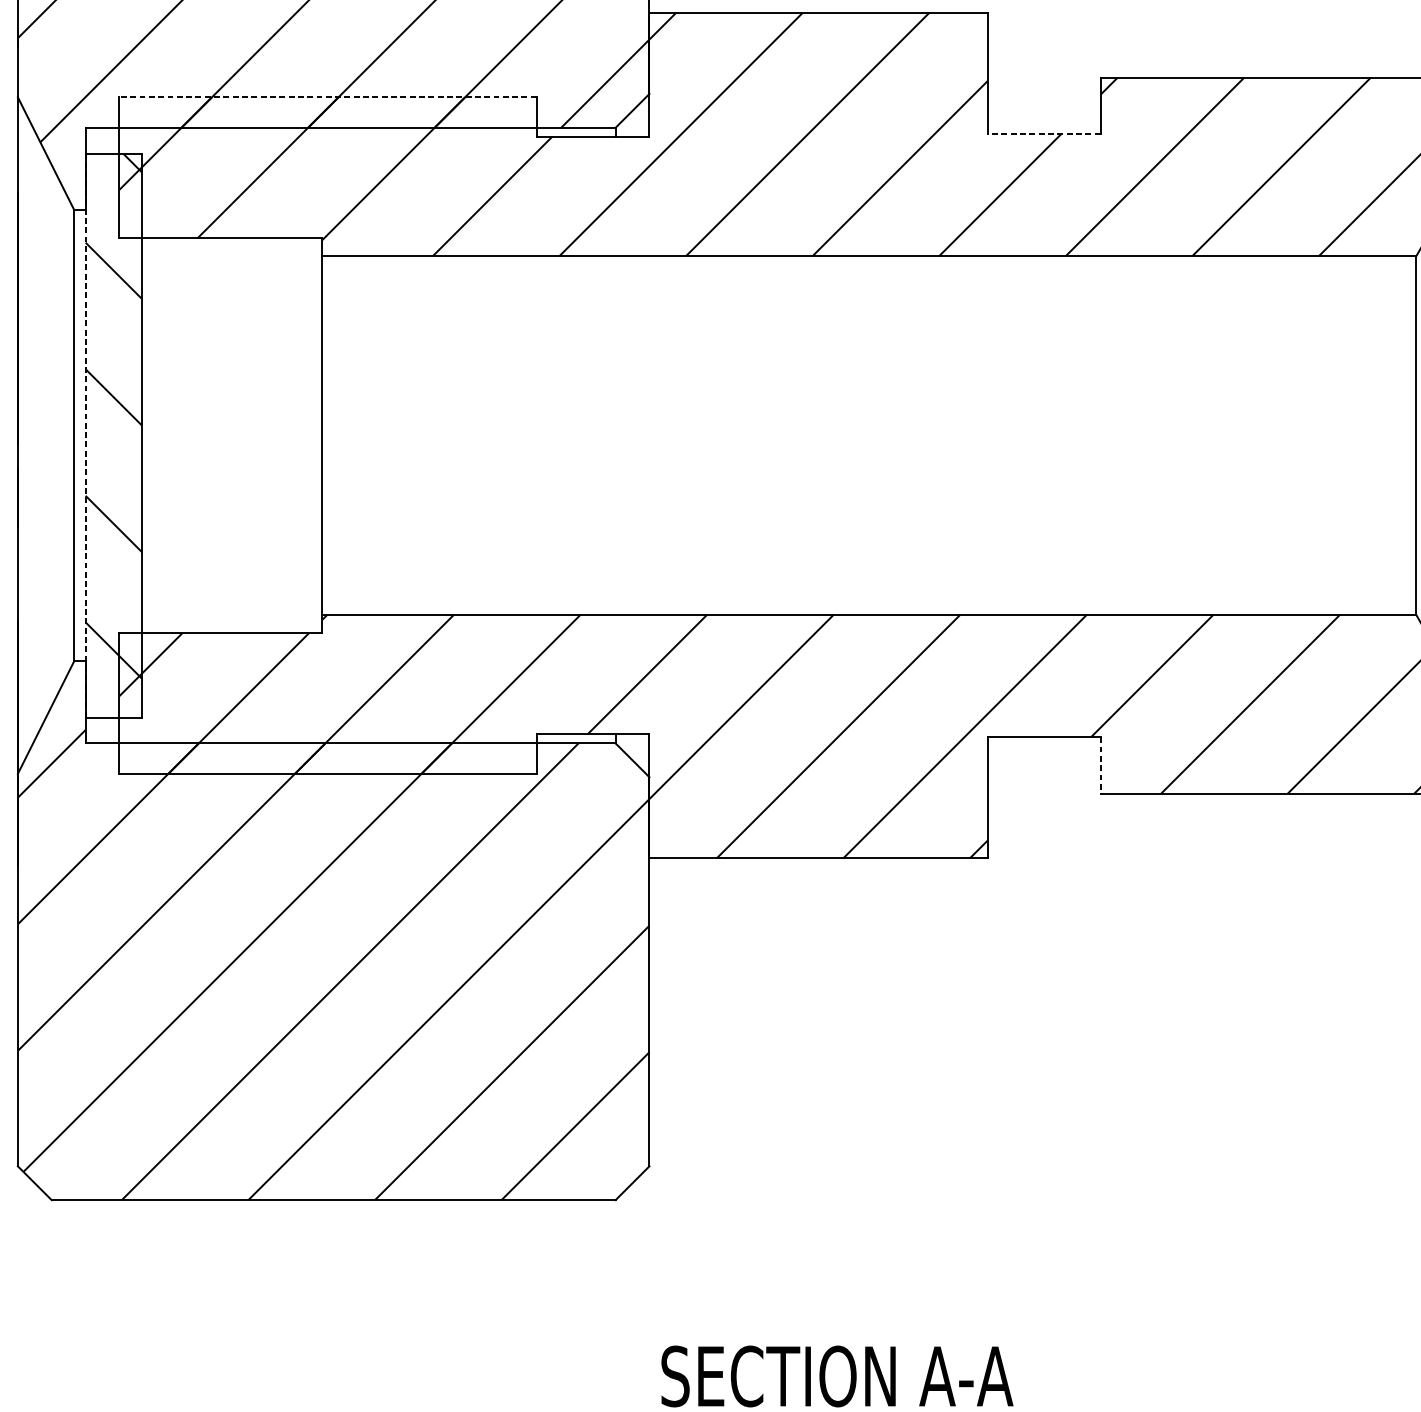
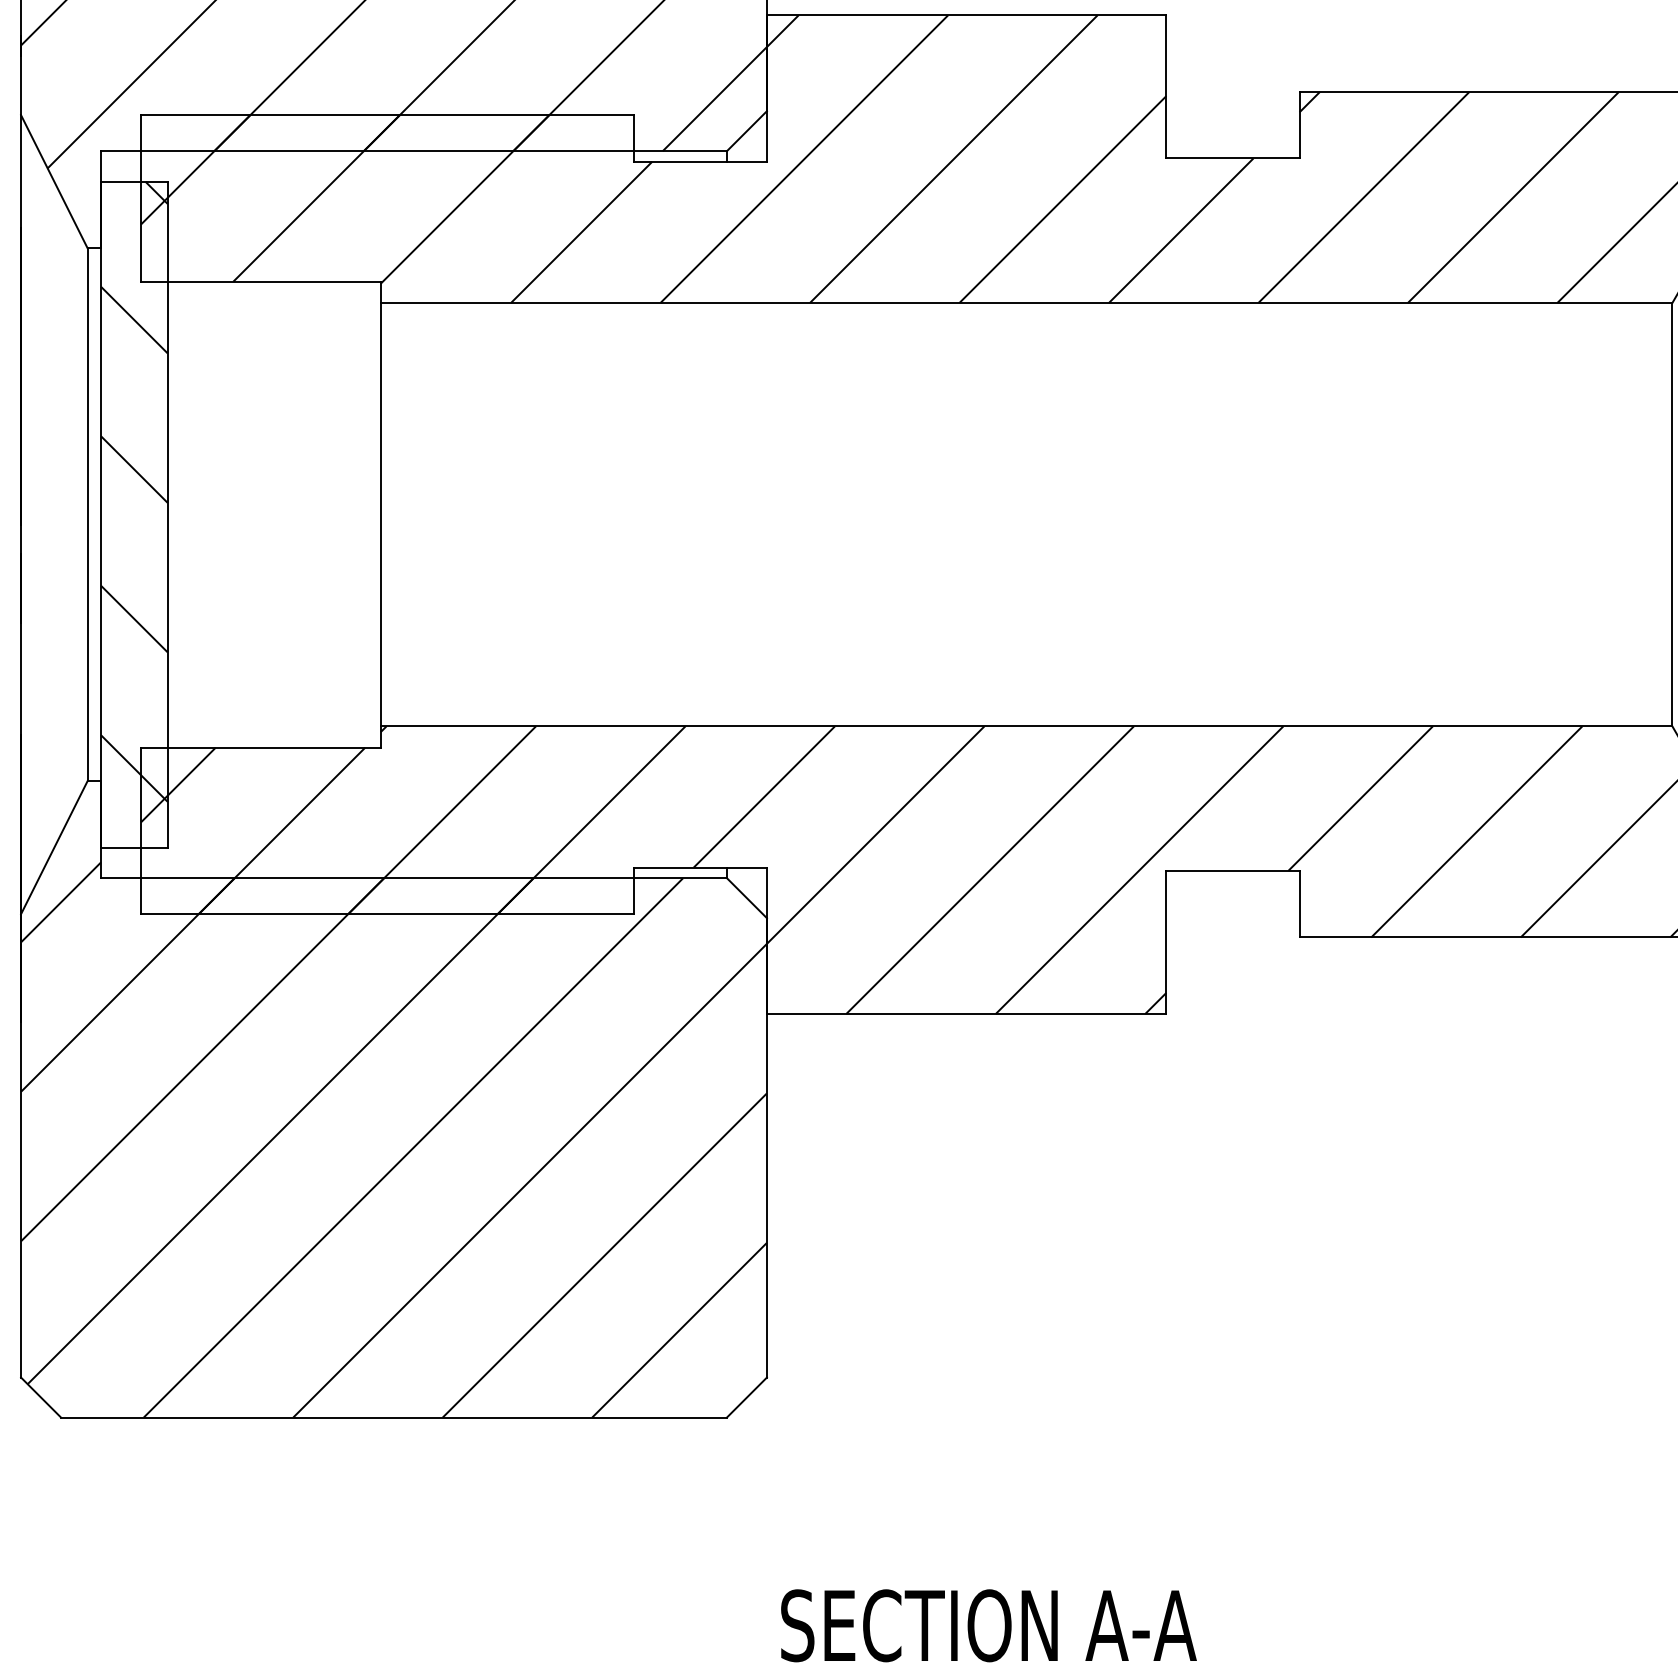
line: (327, 97) -> (386, 115), dashed -> solid
line: (1043, 133) -> (1232, 158), dashed -> solid
line: (85, 435) -> (101, 514), dashed -> solid
line: (1100, 765) -> (1299, 904), dashed -> solid

